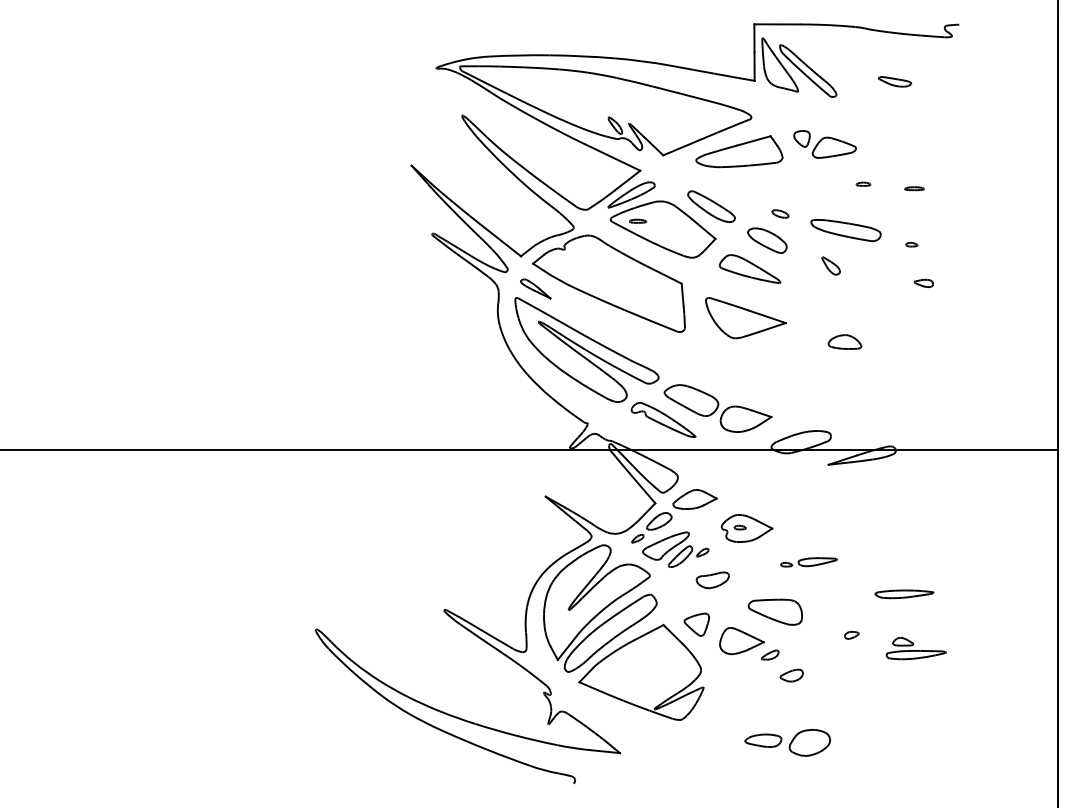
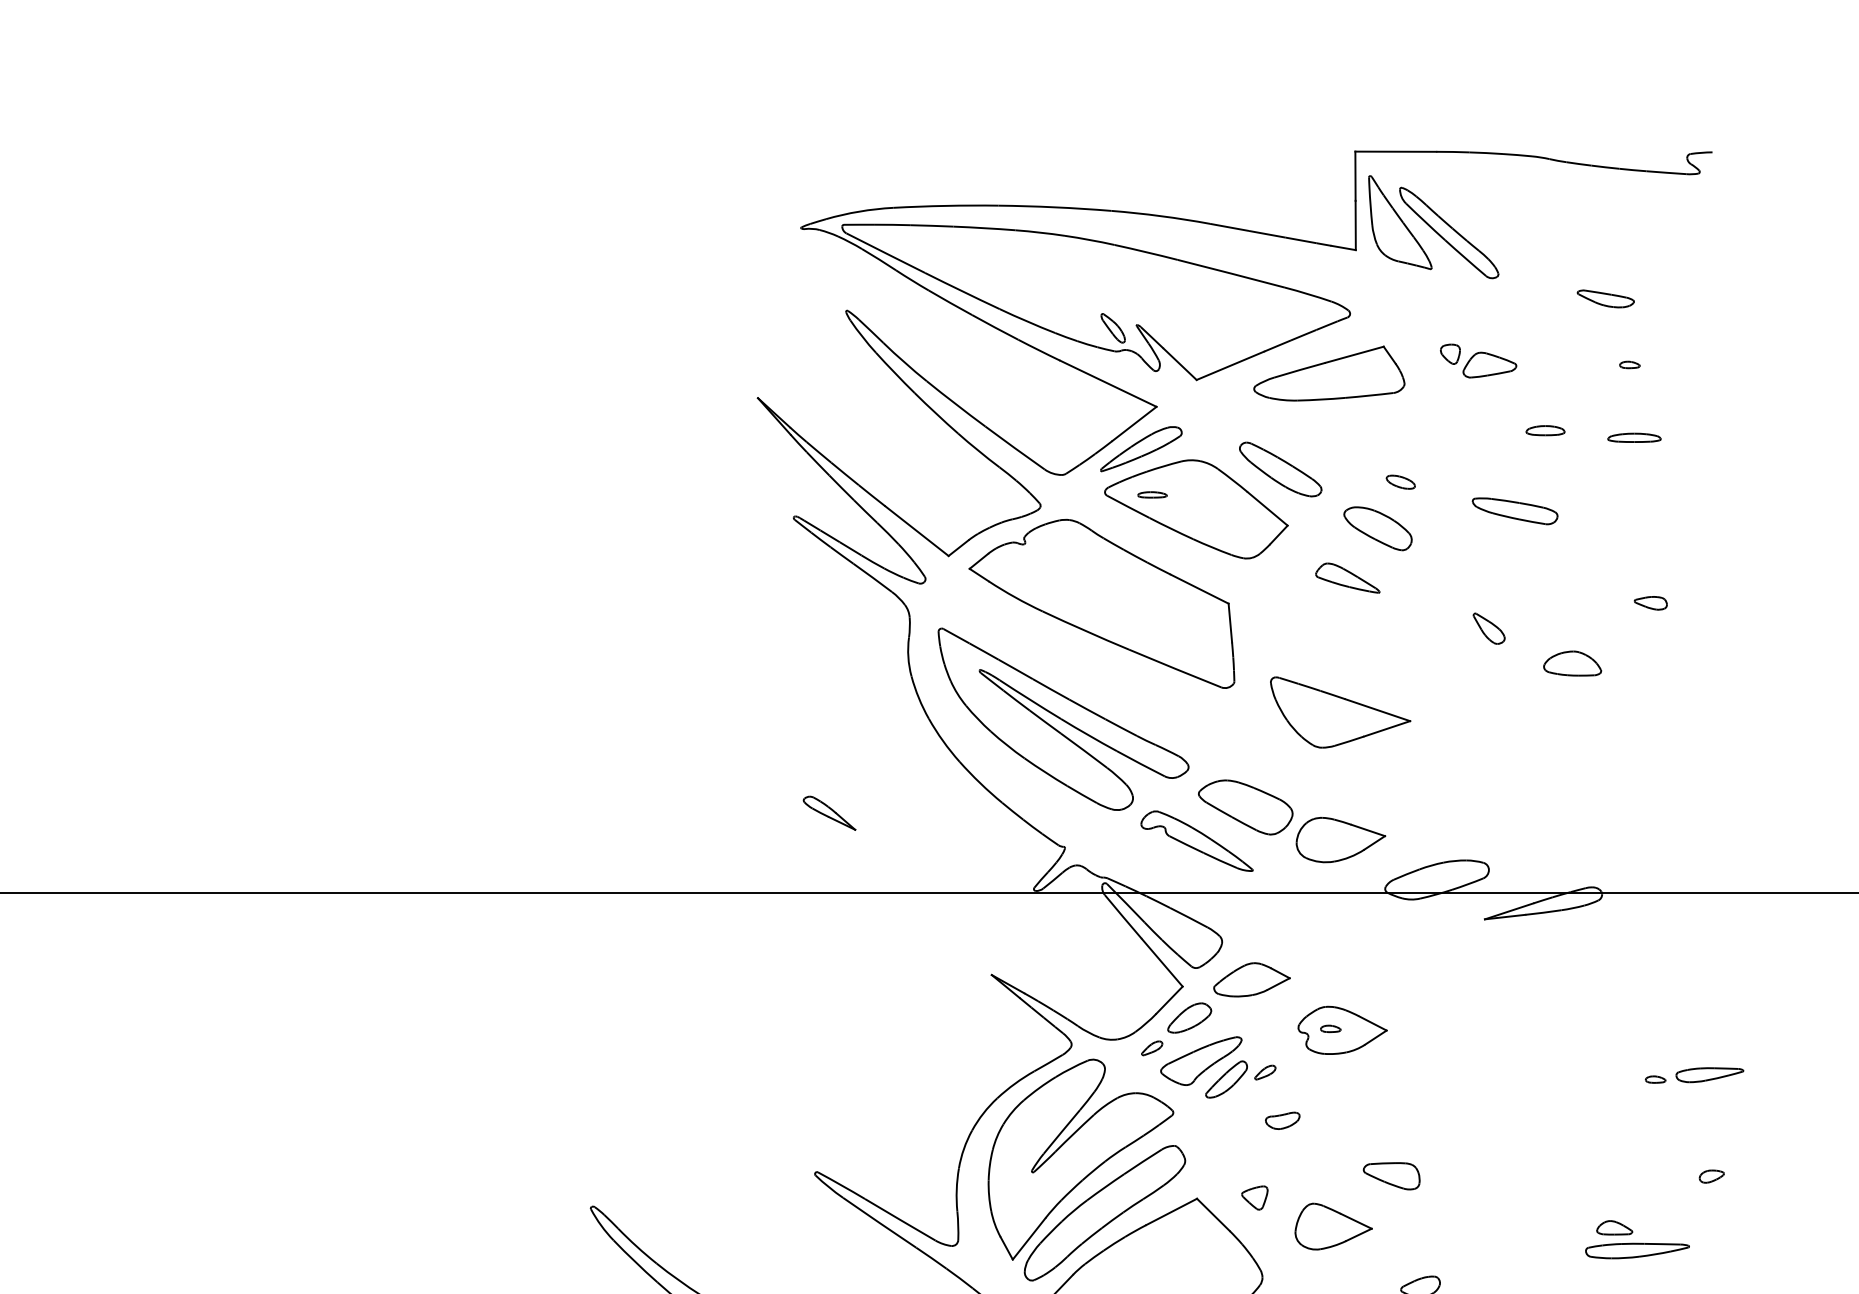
part: (895, 81) -> (1606, 298), moved
part: (824, 144) -> (1477, 361), size x0.7
part: (863, 183) -> (1545, 429), size x1.6
part: (914, 188) -> (1634, 437), size x1.6
part: (845, 230) -> (1514, 510), size x0.7
part: (911, 244) -> (1629, 364), moved
part: (830, 265) -> (1488, 627), moved
part: (749, 268) -> (1346, 577), size x0.6
part: (535, 288) -> (829, 812), moved
part: (745, 318) -> (1339, 713), moved
part: (844, 341) -> (1571, 662), moved
part: (808, 562) -> (1693, 1075), moved
part: (712, 580) -> (1282, 1121), size x0.6
part: (904, 594) -> (1617, 1145), removed
part: (774, 611) -> (1390, 1175), size x0.6
part: (696, 624) -> (1254, 1197), size x0.6
part: (851, 635) -> (1711, 1176), moved
part: (769, 654) -> (1381, 1250), removed

